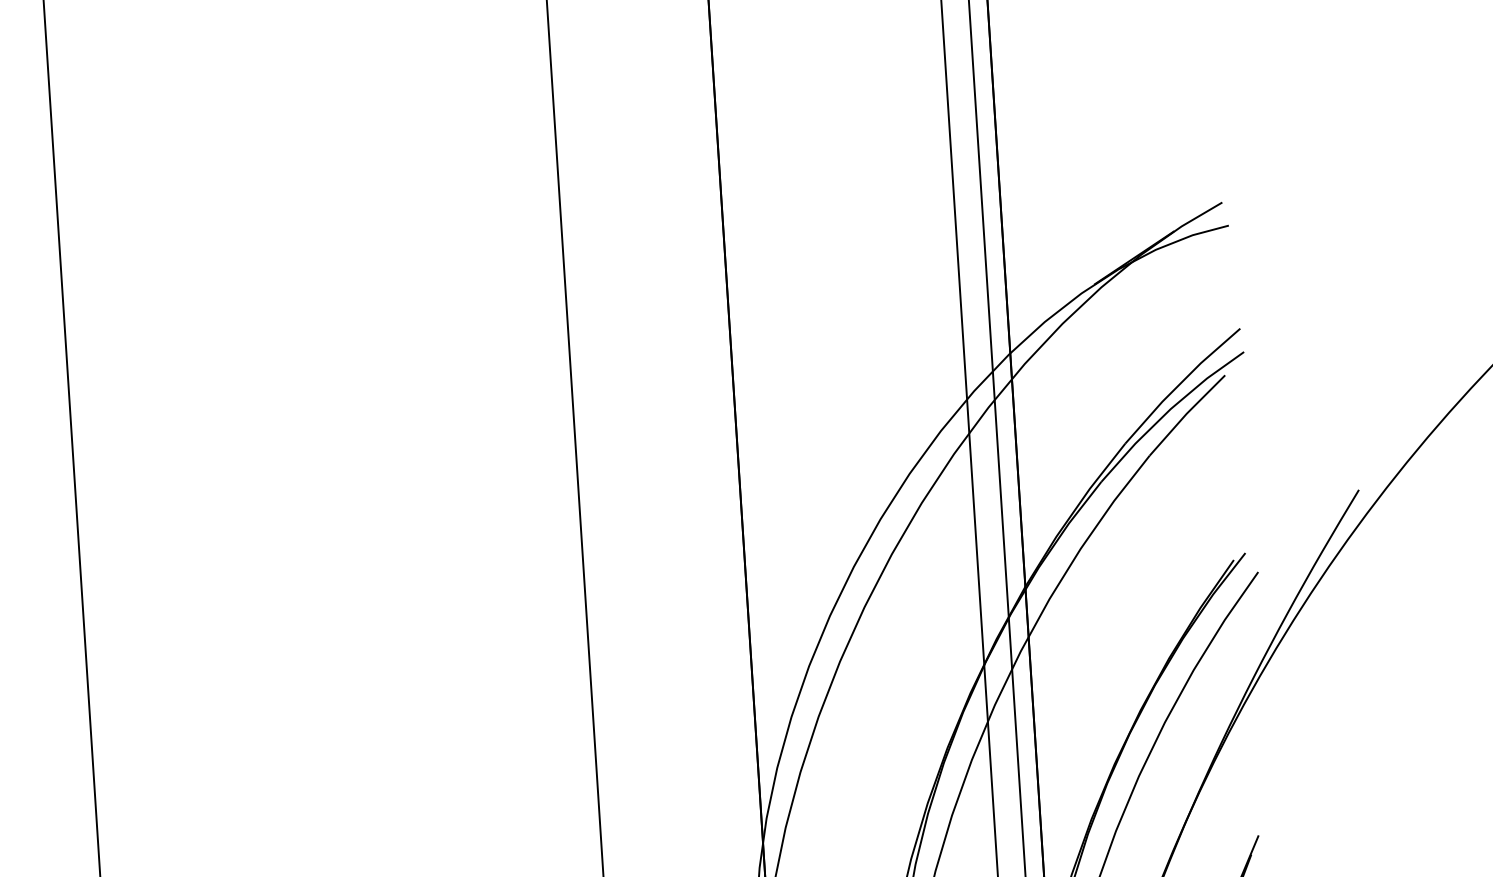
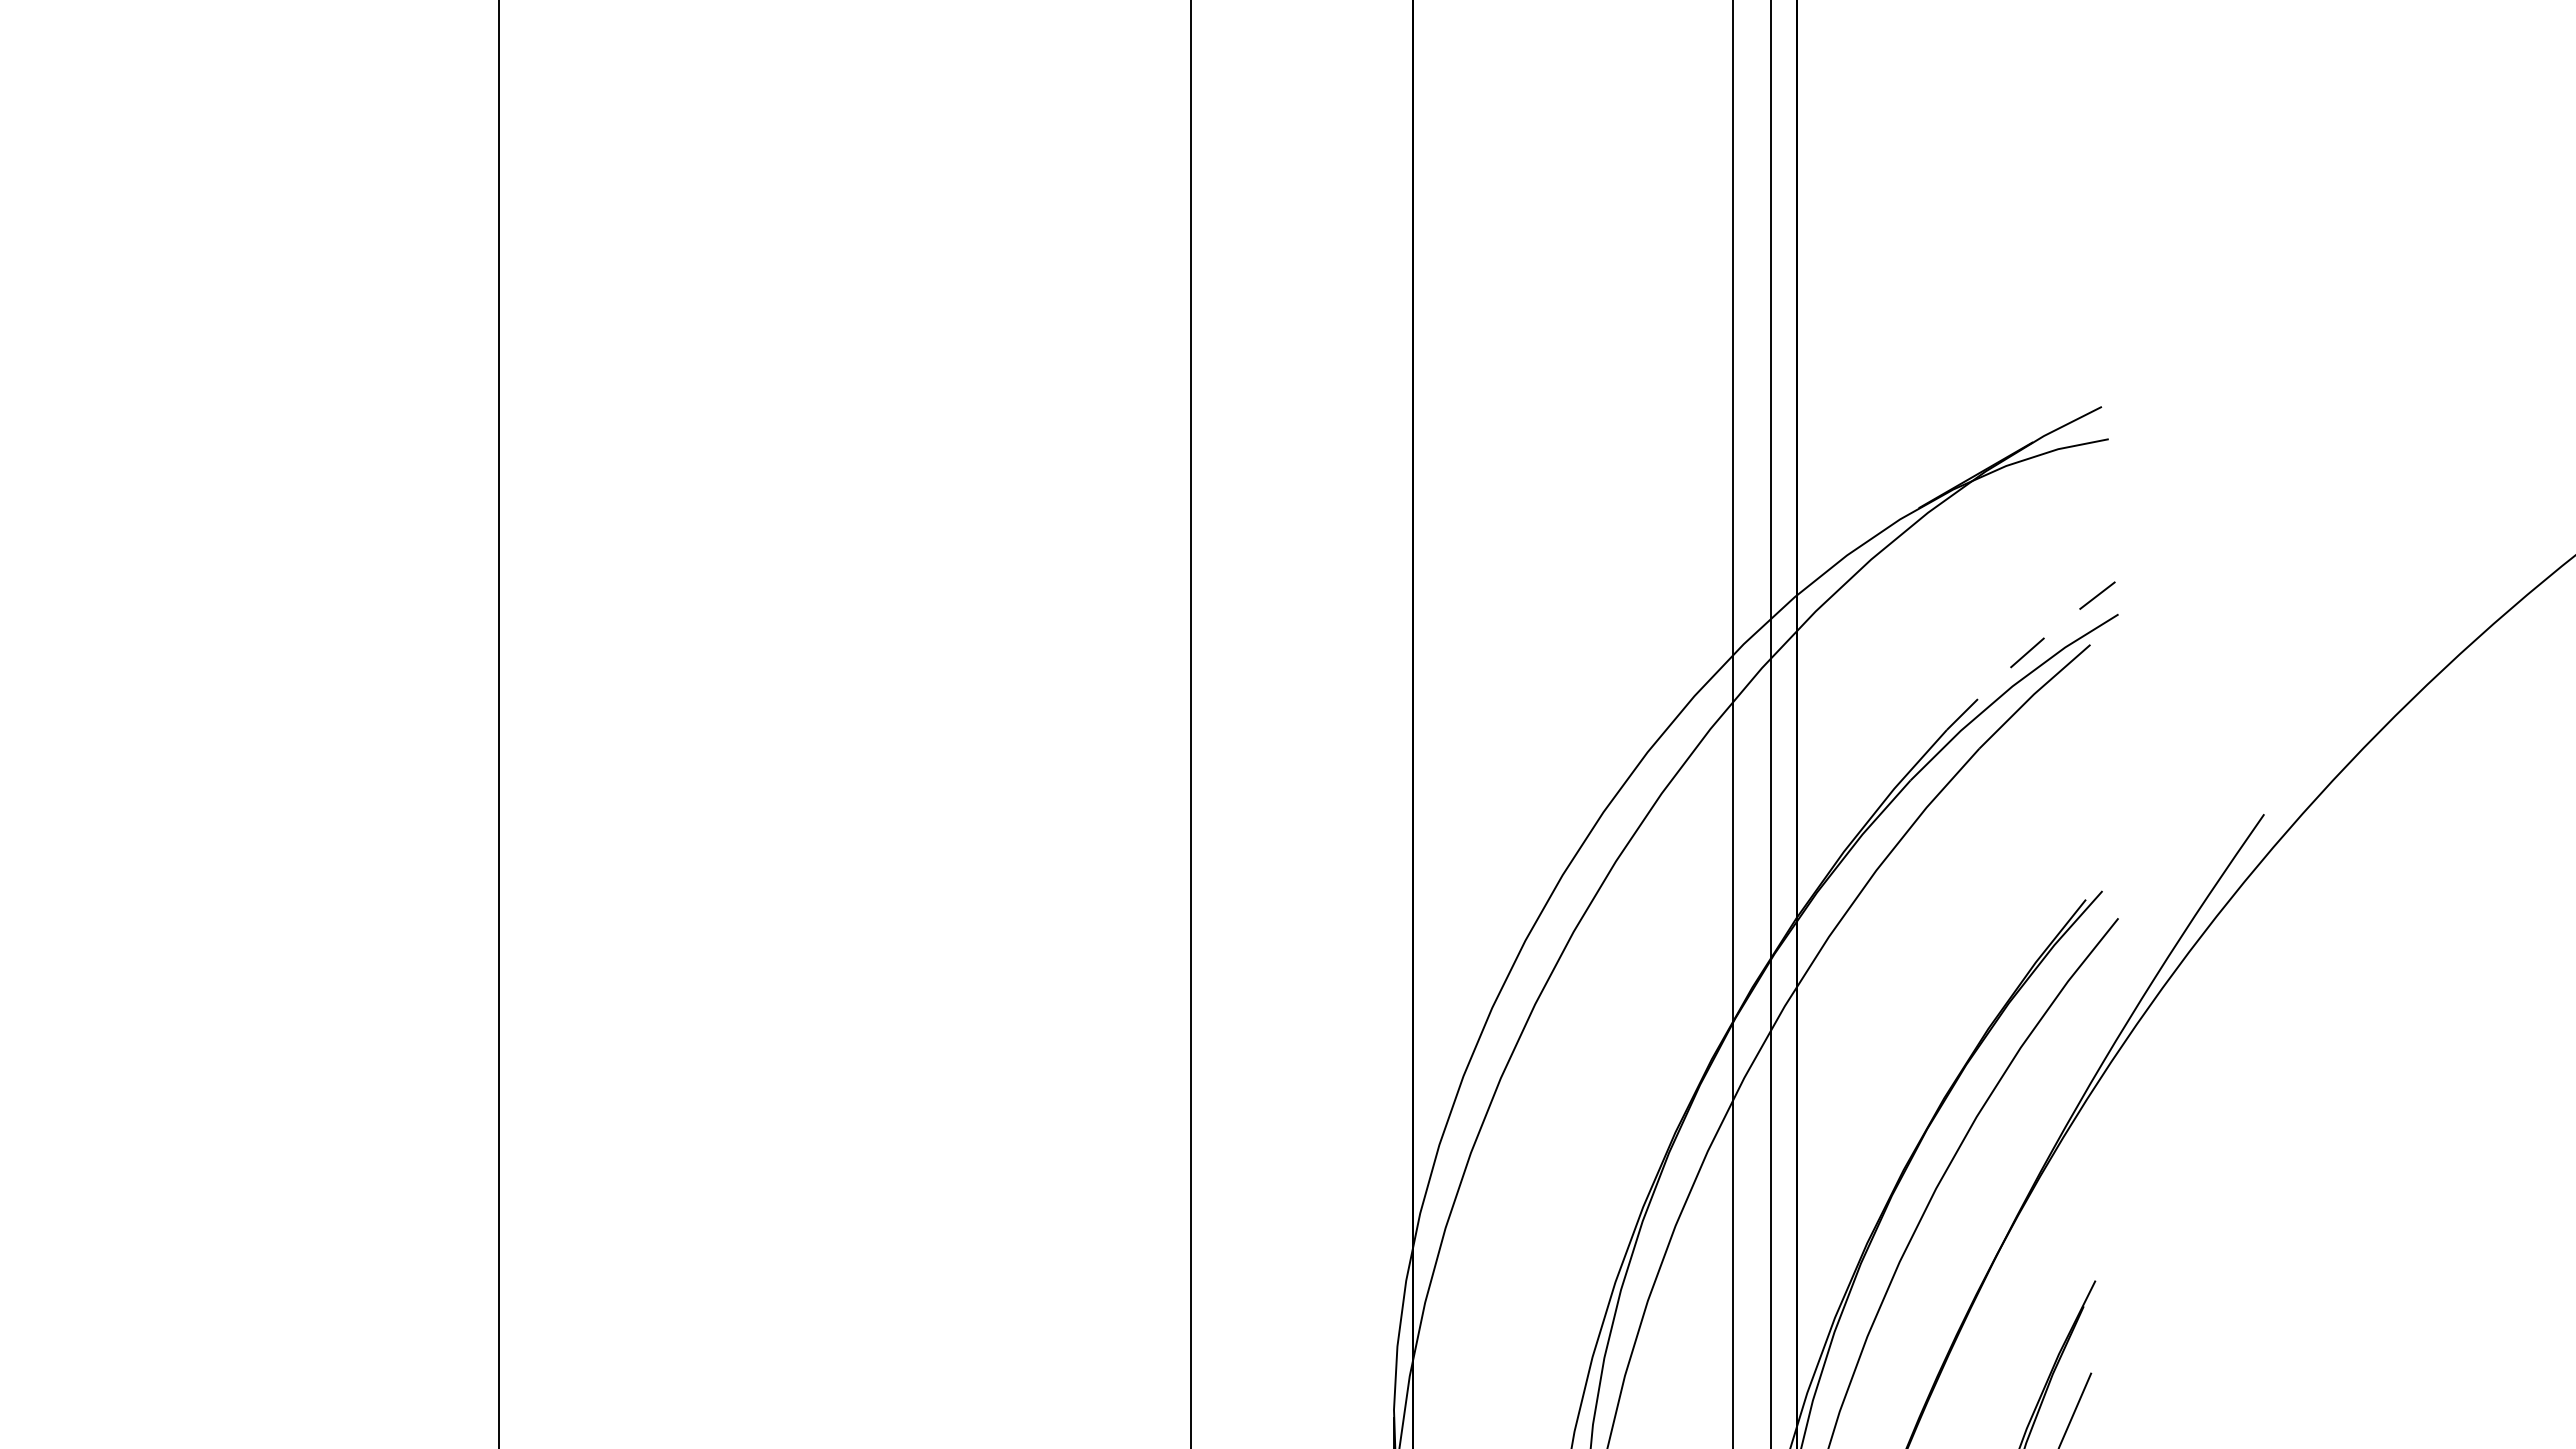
line: (1180, 383) -> (2027, 652), solid -> dashed

